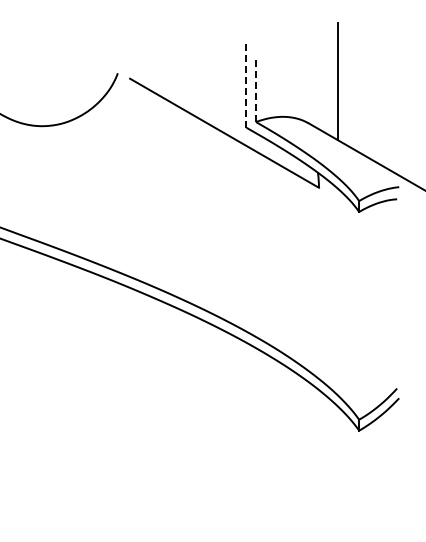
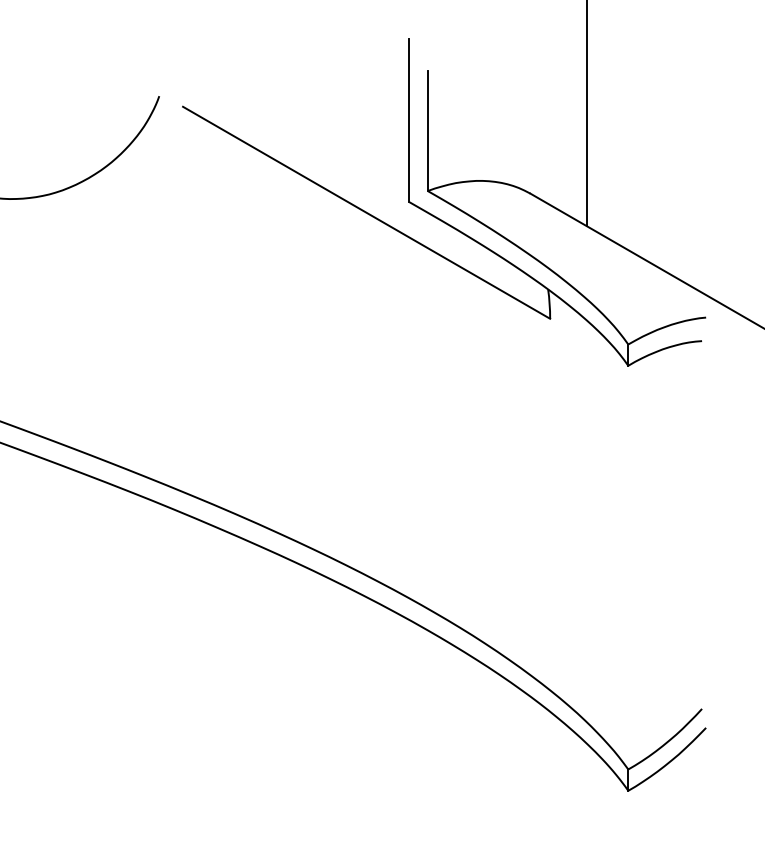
line: (246, 85) -> (409, 119), dashed -> solid
line: (256, 91) -> (428, 131), dashed -> solid

